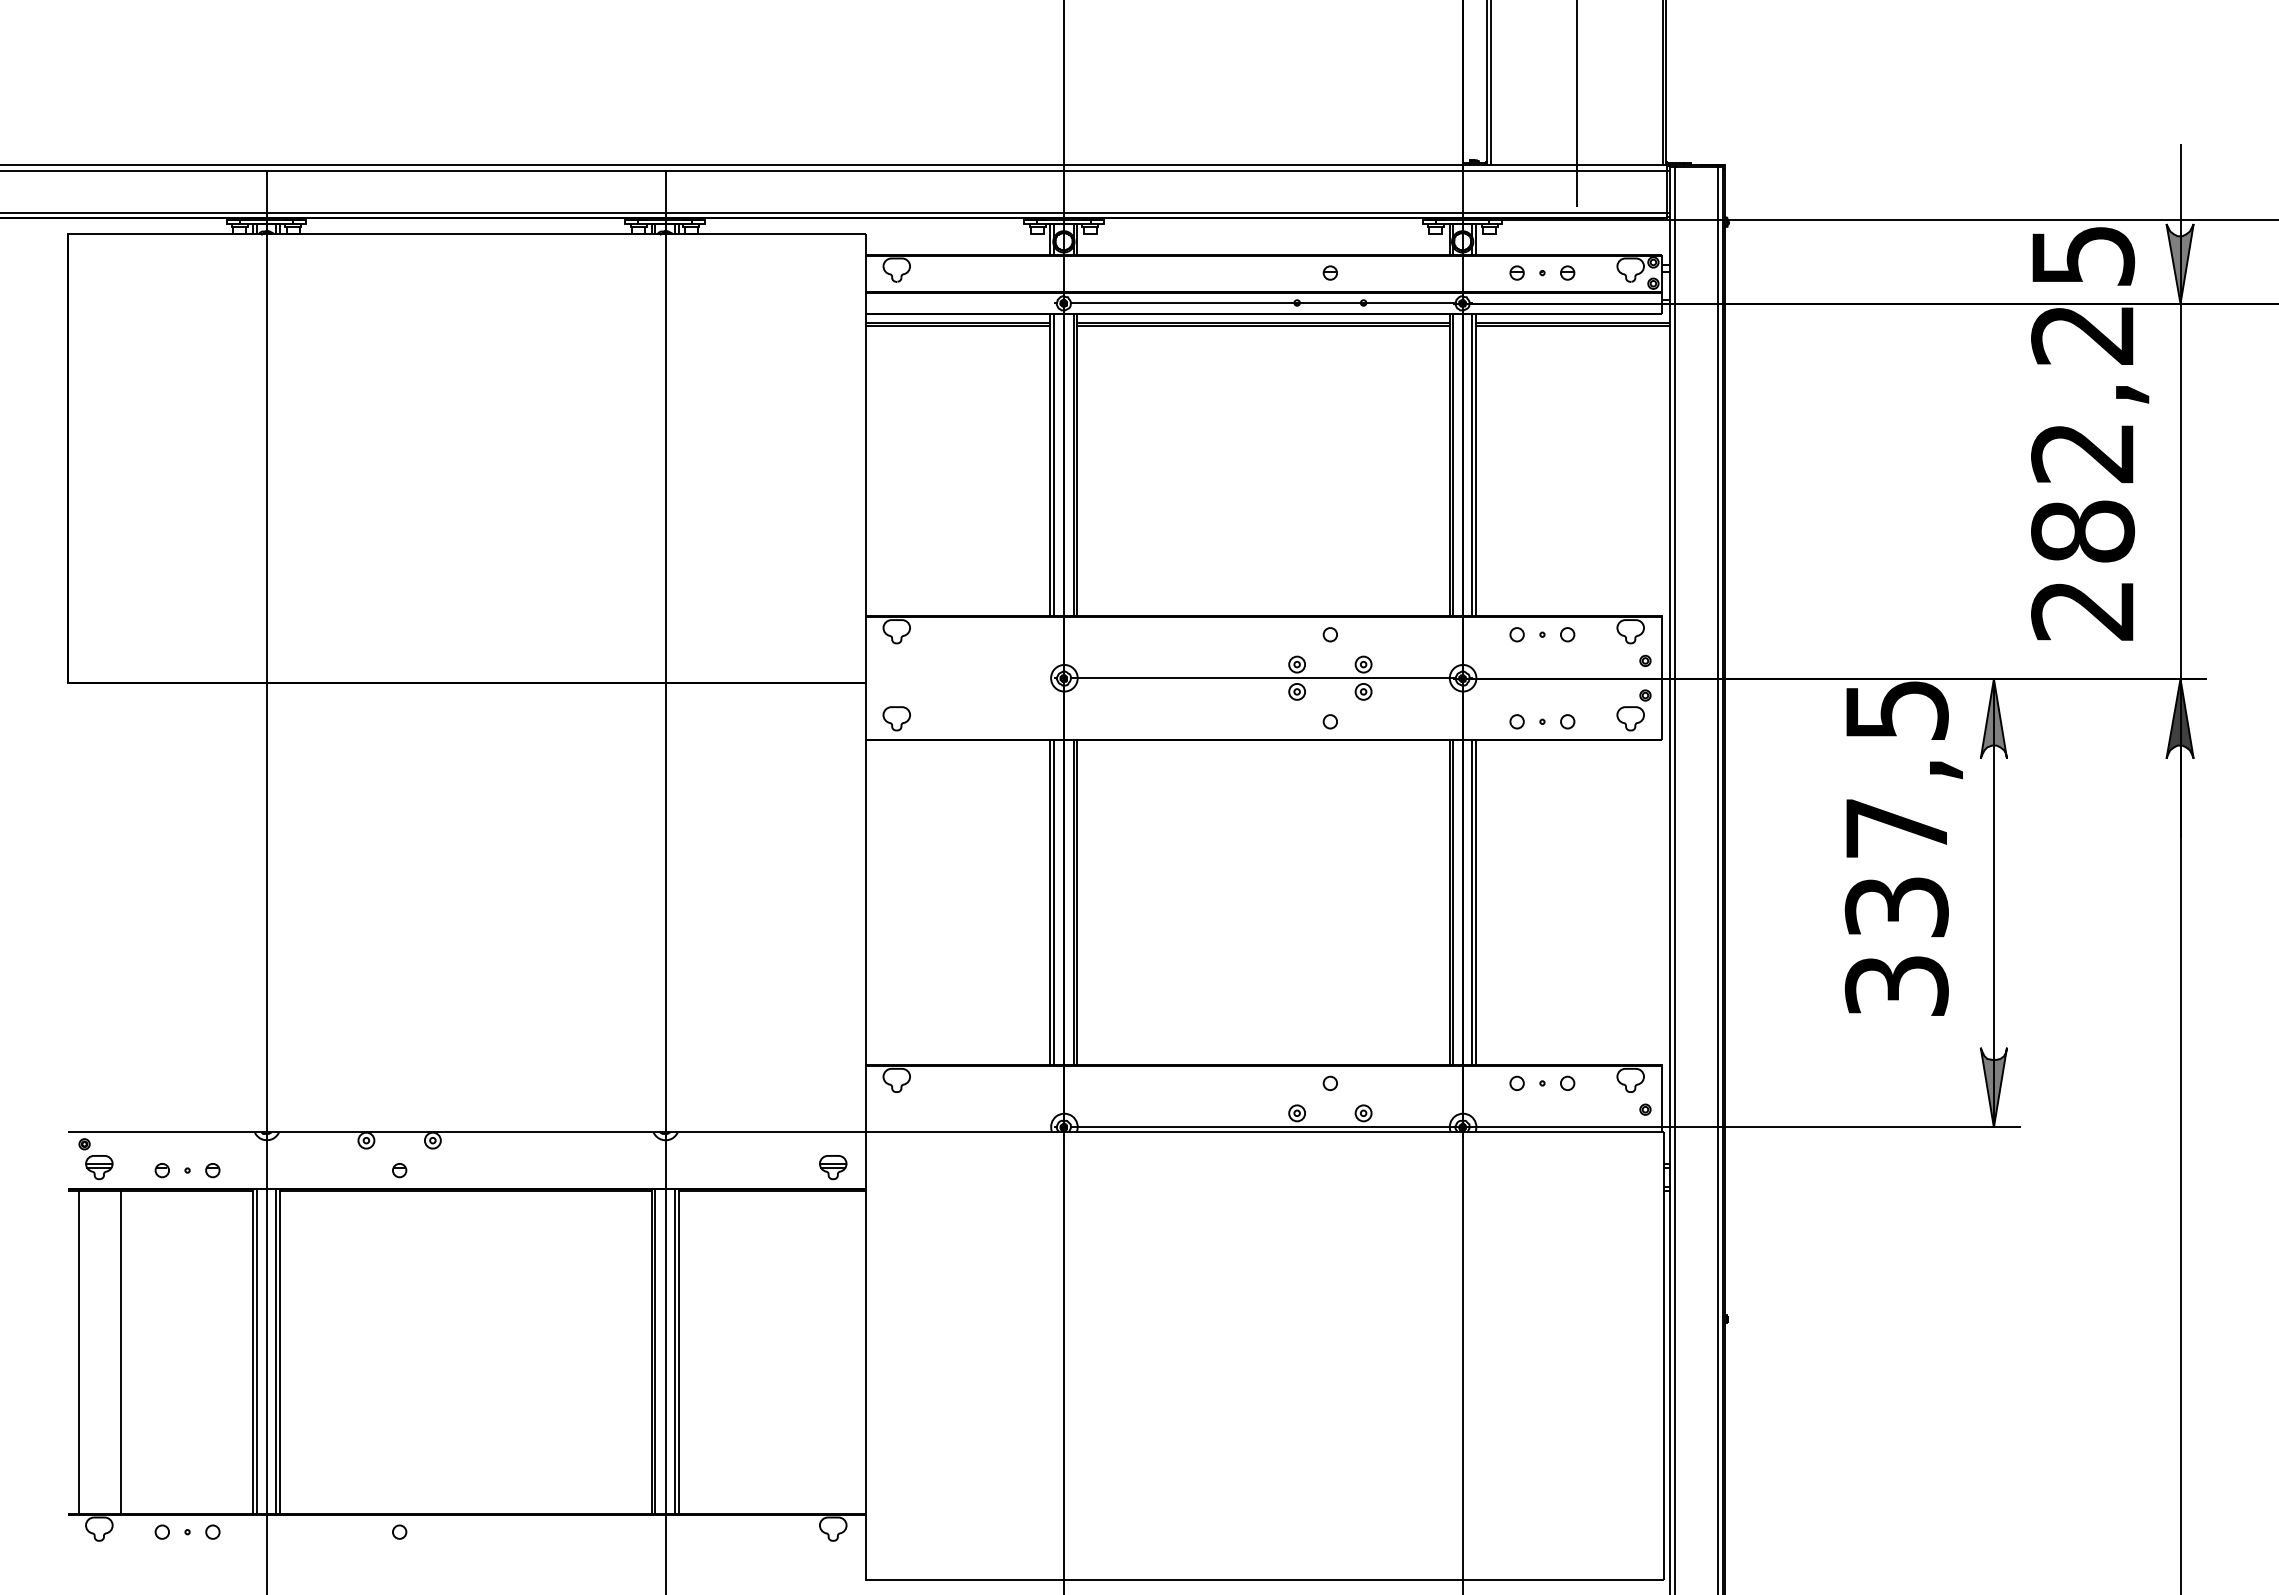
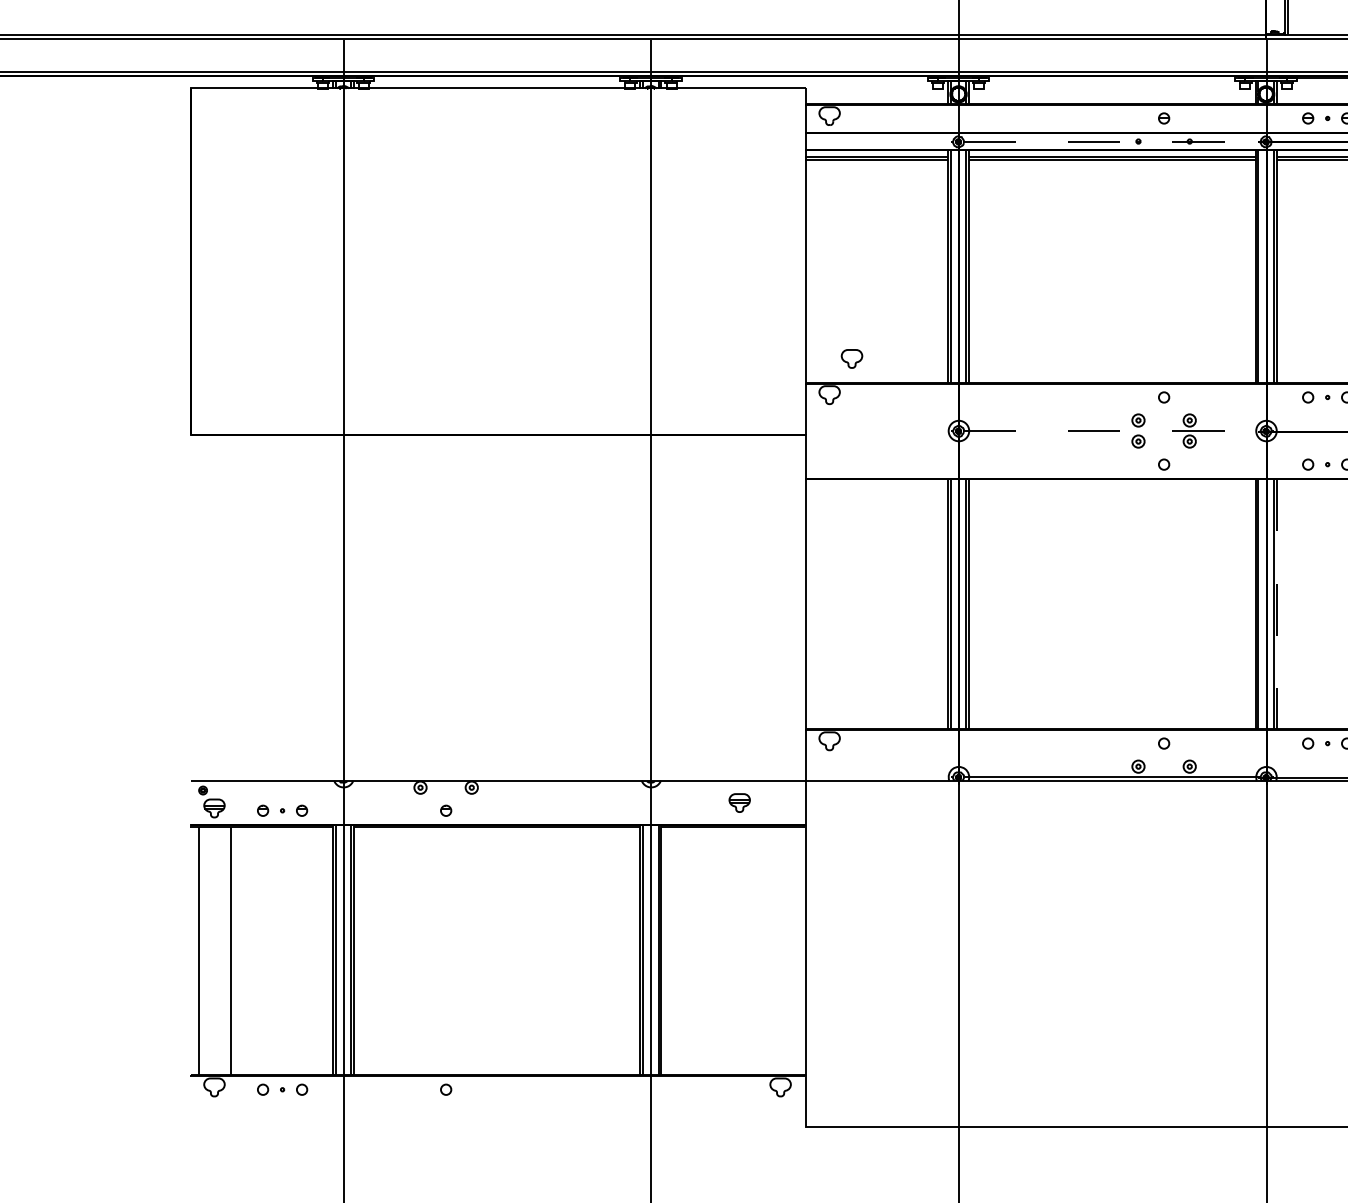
line: (1263, 303) -> (1112, 141), solid -> dashed
line: (1263, 678) -> (1112, 431), solid -> dashed
part: (896, 718) -> (851, 358), moved
line: (1476, 903) -> (1276, 604), solid -> dashed
part: (833, 1167) -> (739, 803), moved

